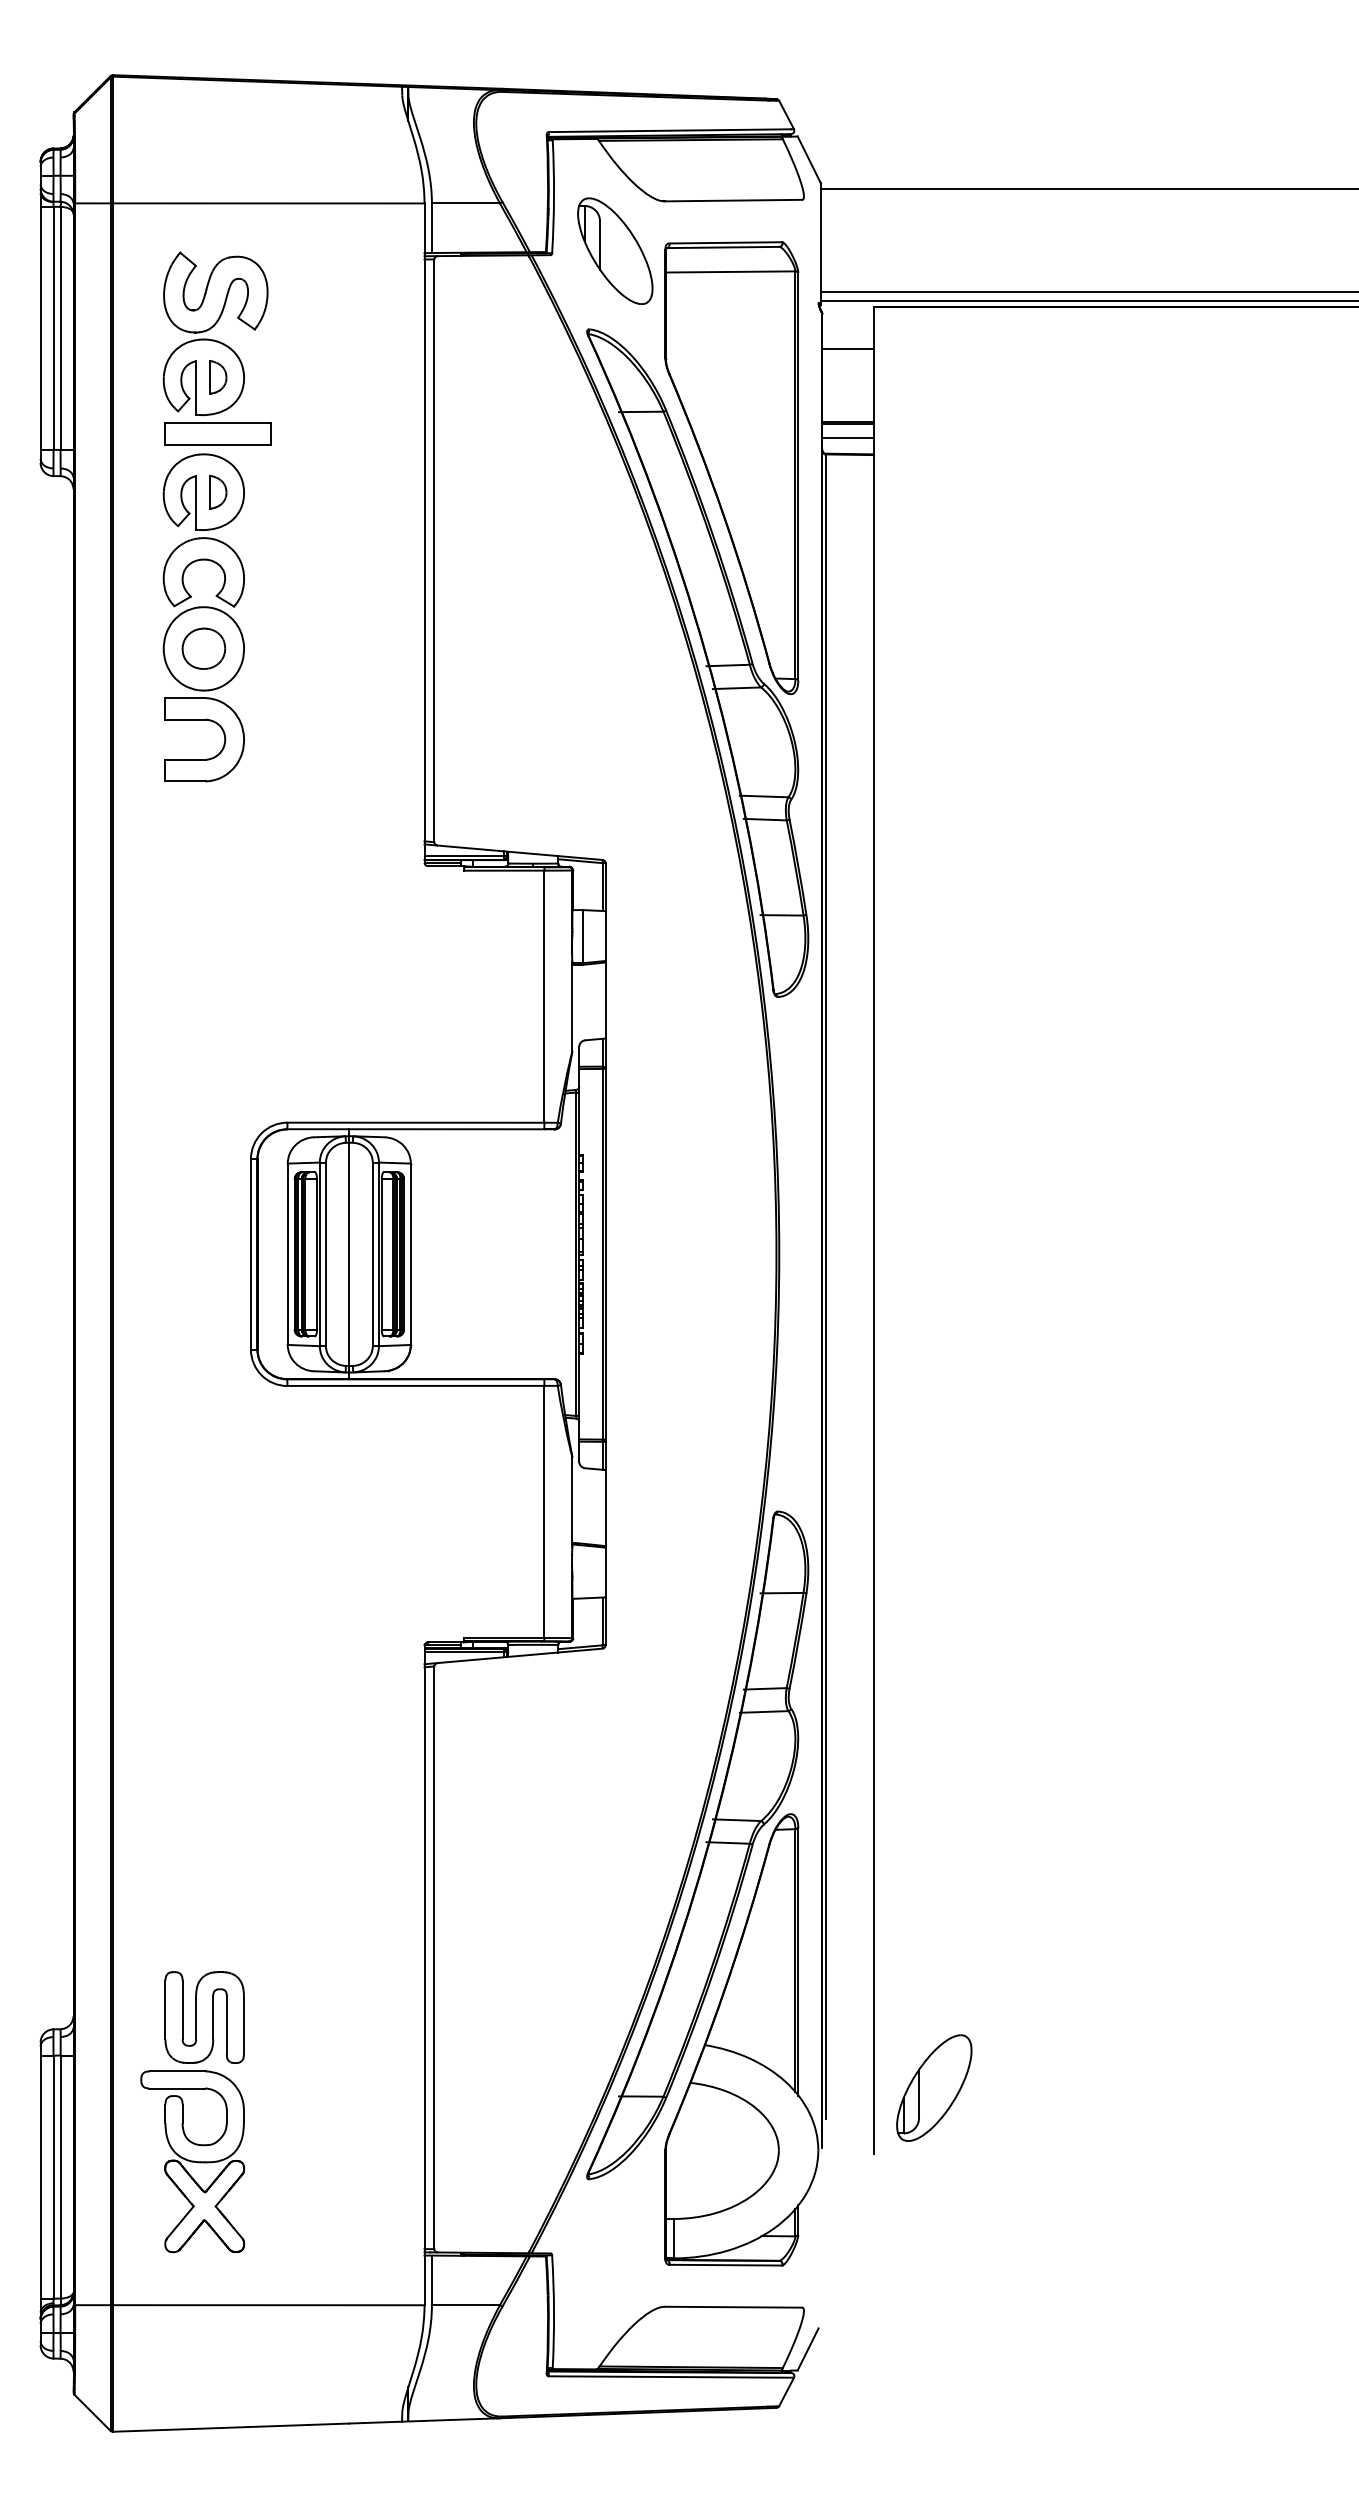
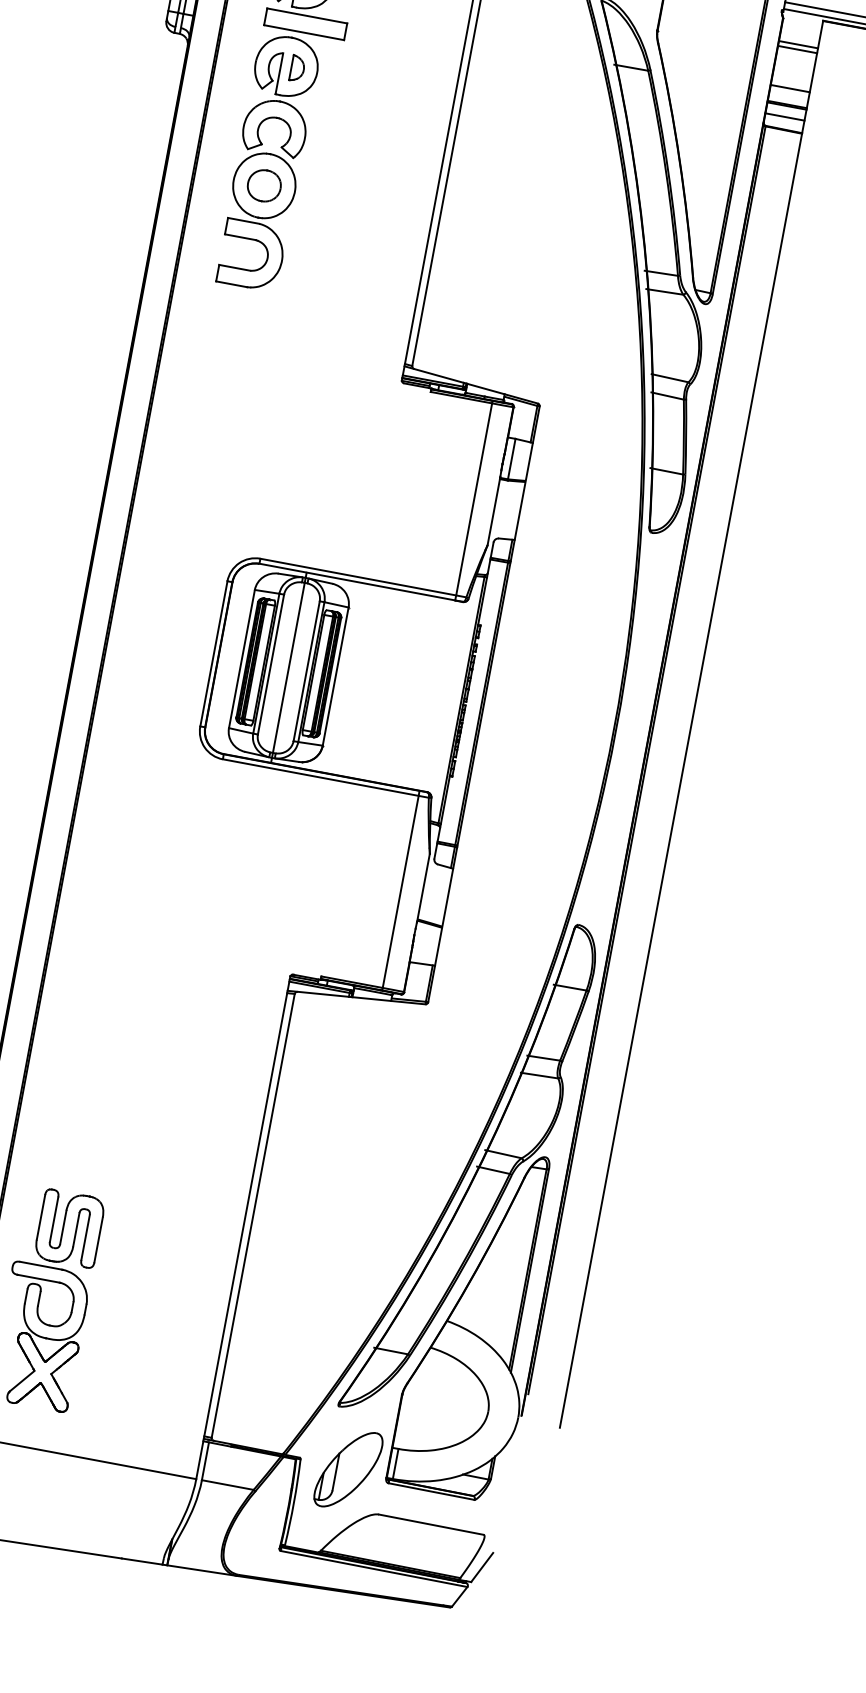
line: (847, 342) -> (798, 44), added
line: (847, 400) -> (790, 88), added
part: (934, 2087) -> (348, 1469), moved

